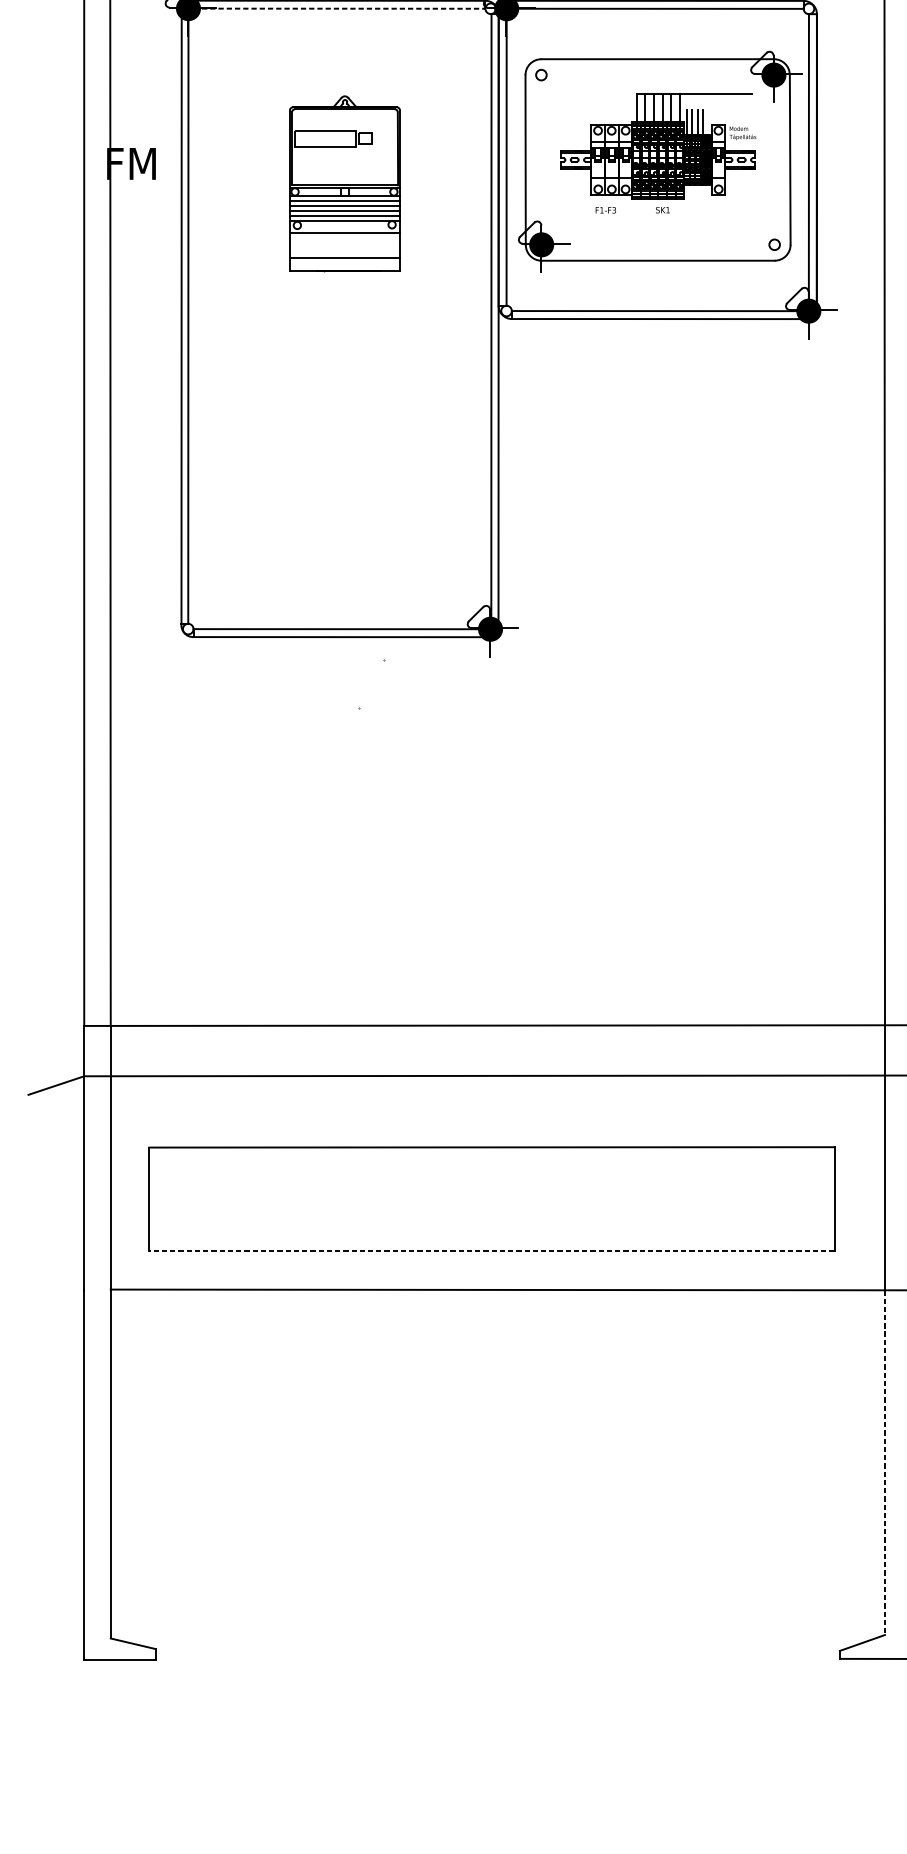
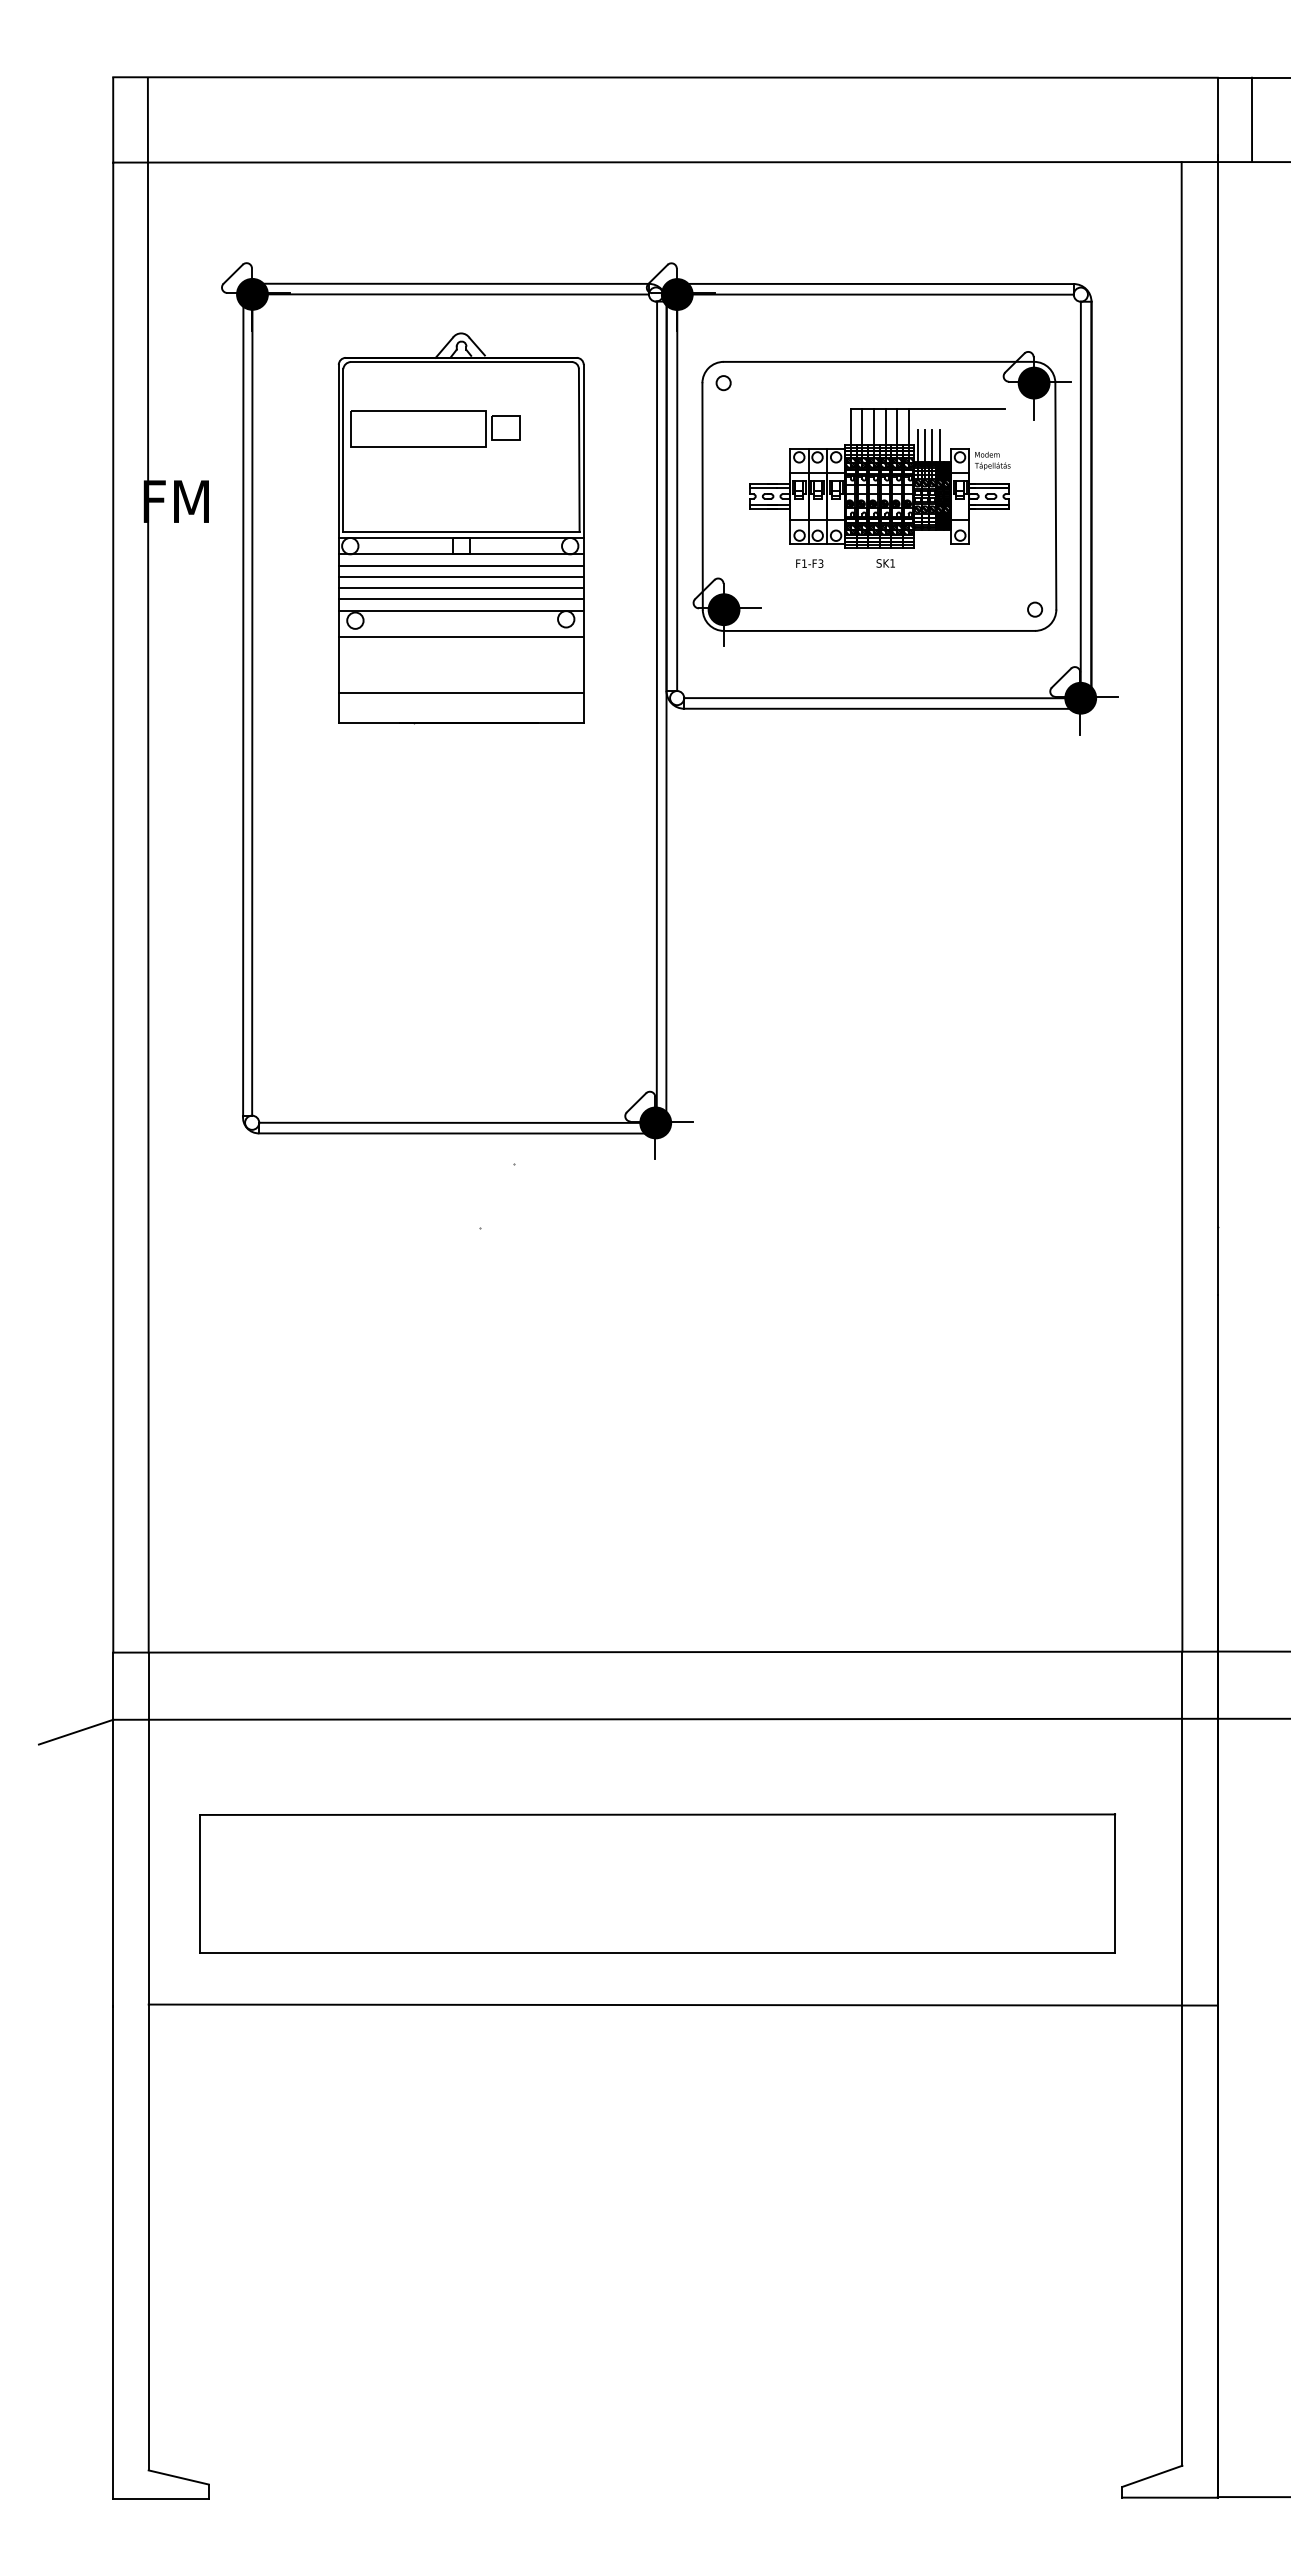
line: (339, 8) -> (454, 294), dashed -> solid
part: (345, 184) -> (461, 528), size x1.67
line: (491, 1251) -> (657, 1953), dashed -> solid
line: (885, 1463) -> (1182, 2236), dashed -> solid

